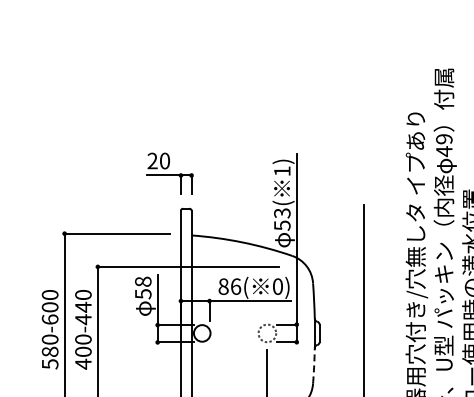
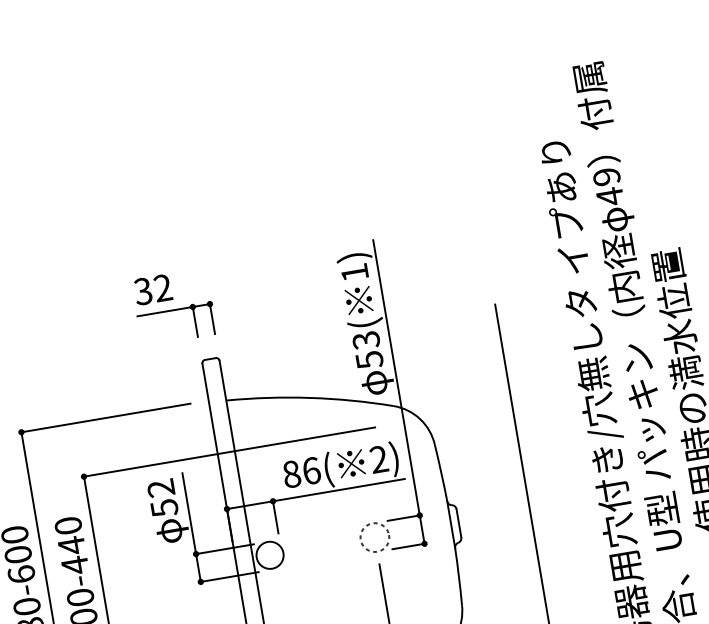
text: (158, 160) -> (152, 288), 20 -> 32
text: (143, 281) -> (161, 487), 58 -> 52
text: (277, 286) -> (378, 459), 0) -> 2)
arc: (314, 365) -> (459, 576), dashed -> solid

